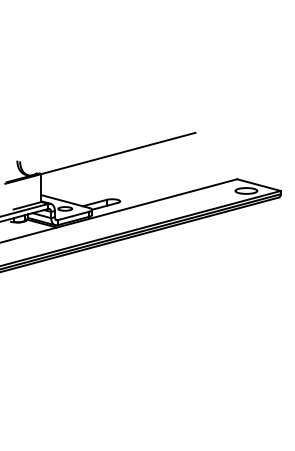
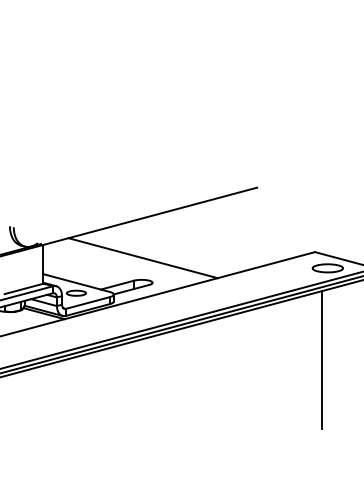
line: (113, 183) -> (143, 257), added
line: (242, 256) -> (322, 359), added

